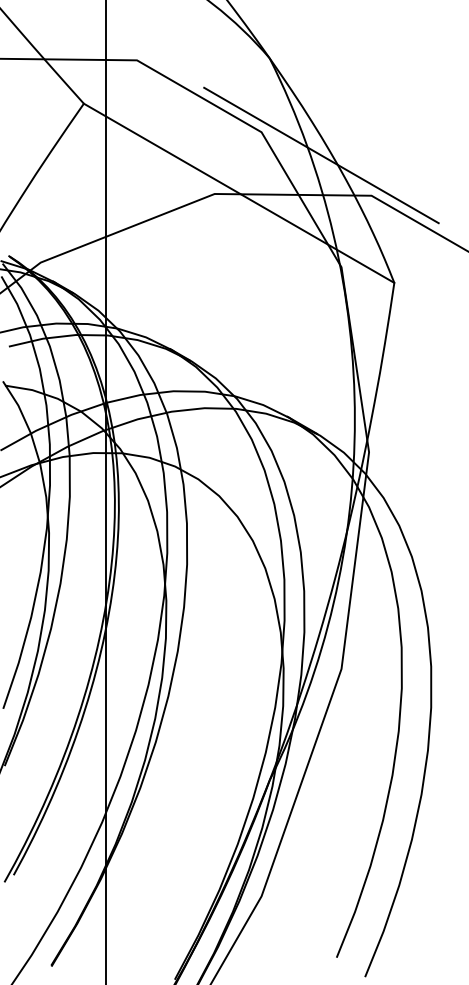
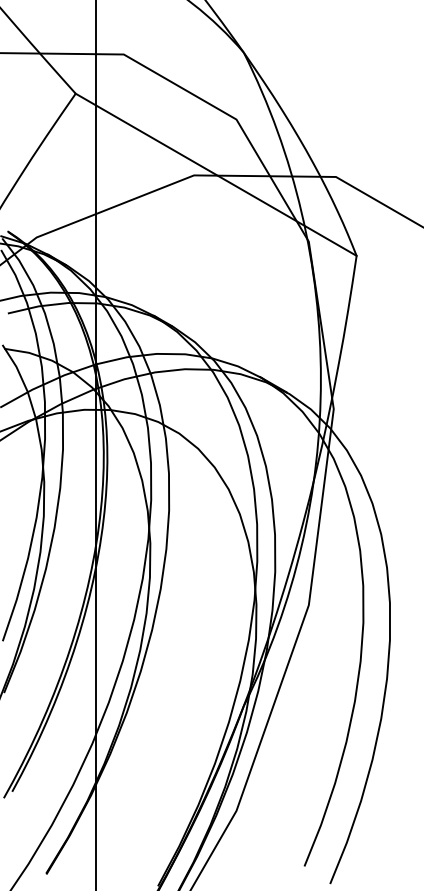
line: (321, 155) -> (290, 140), removed

